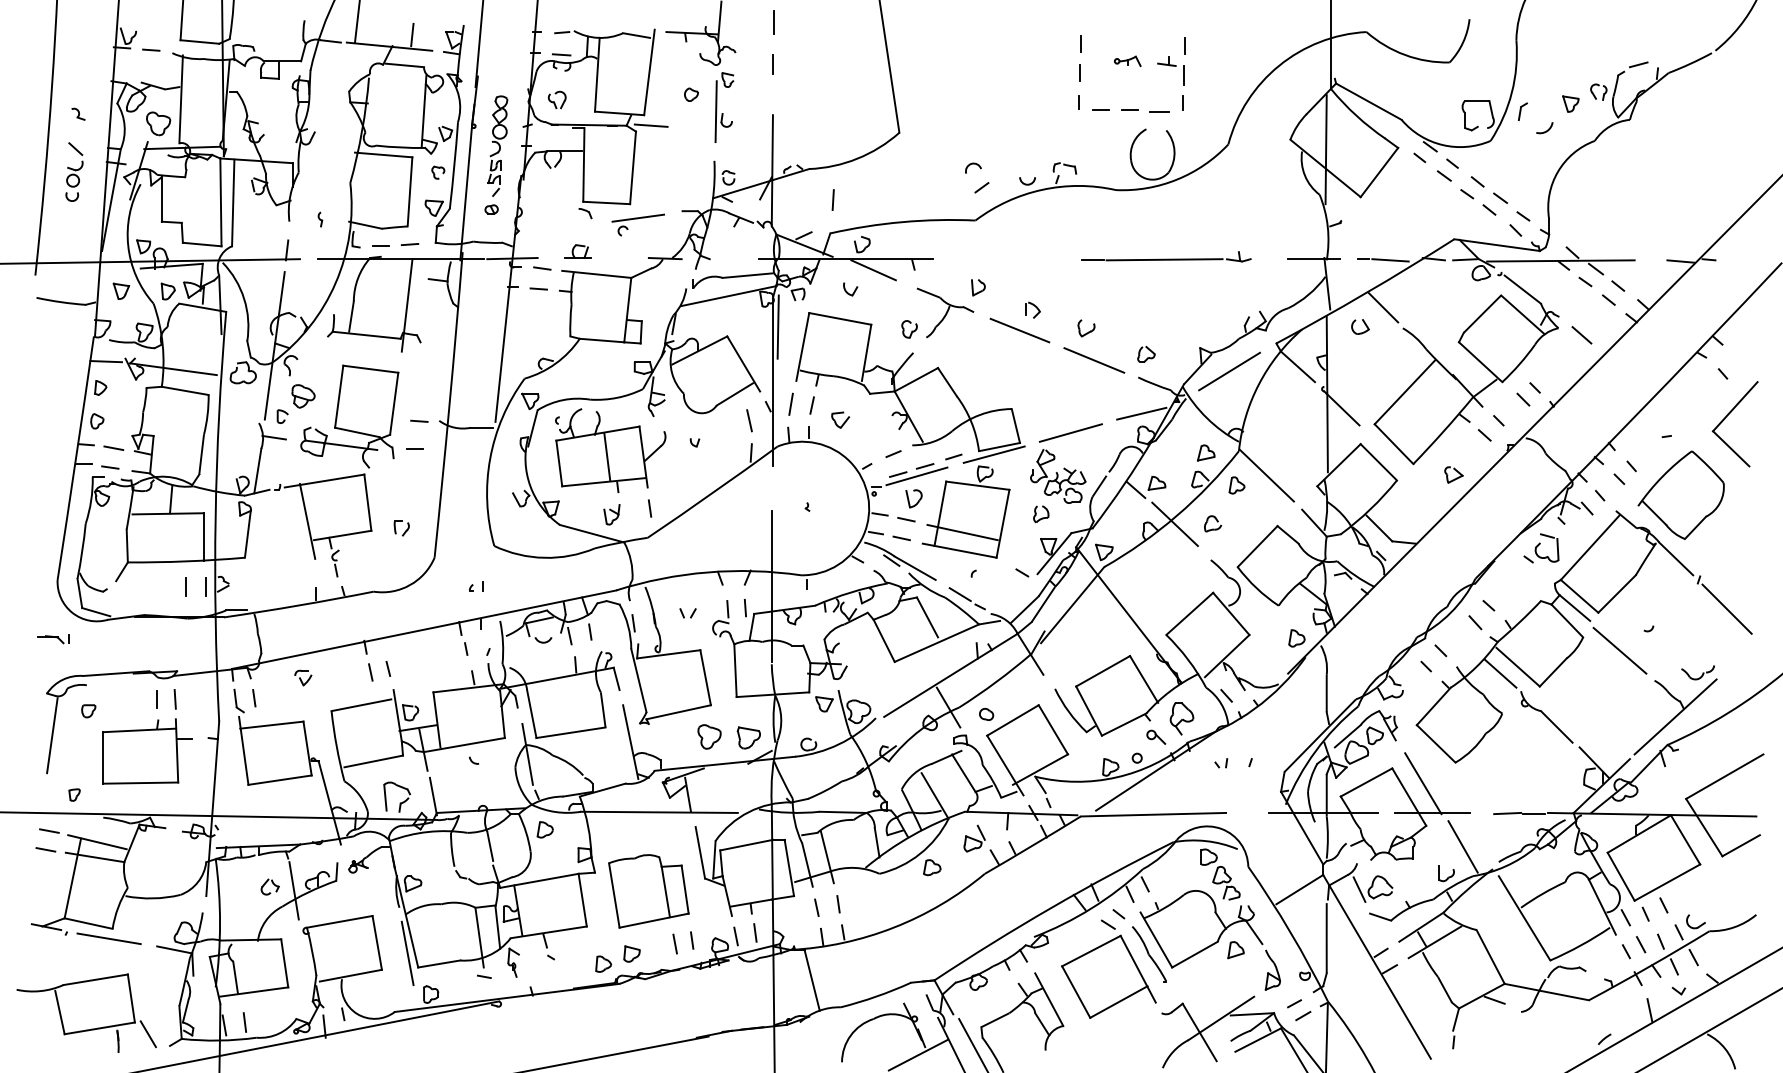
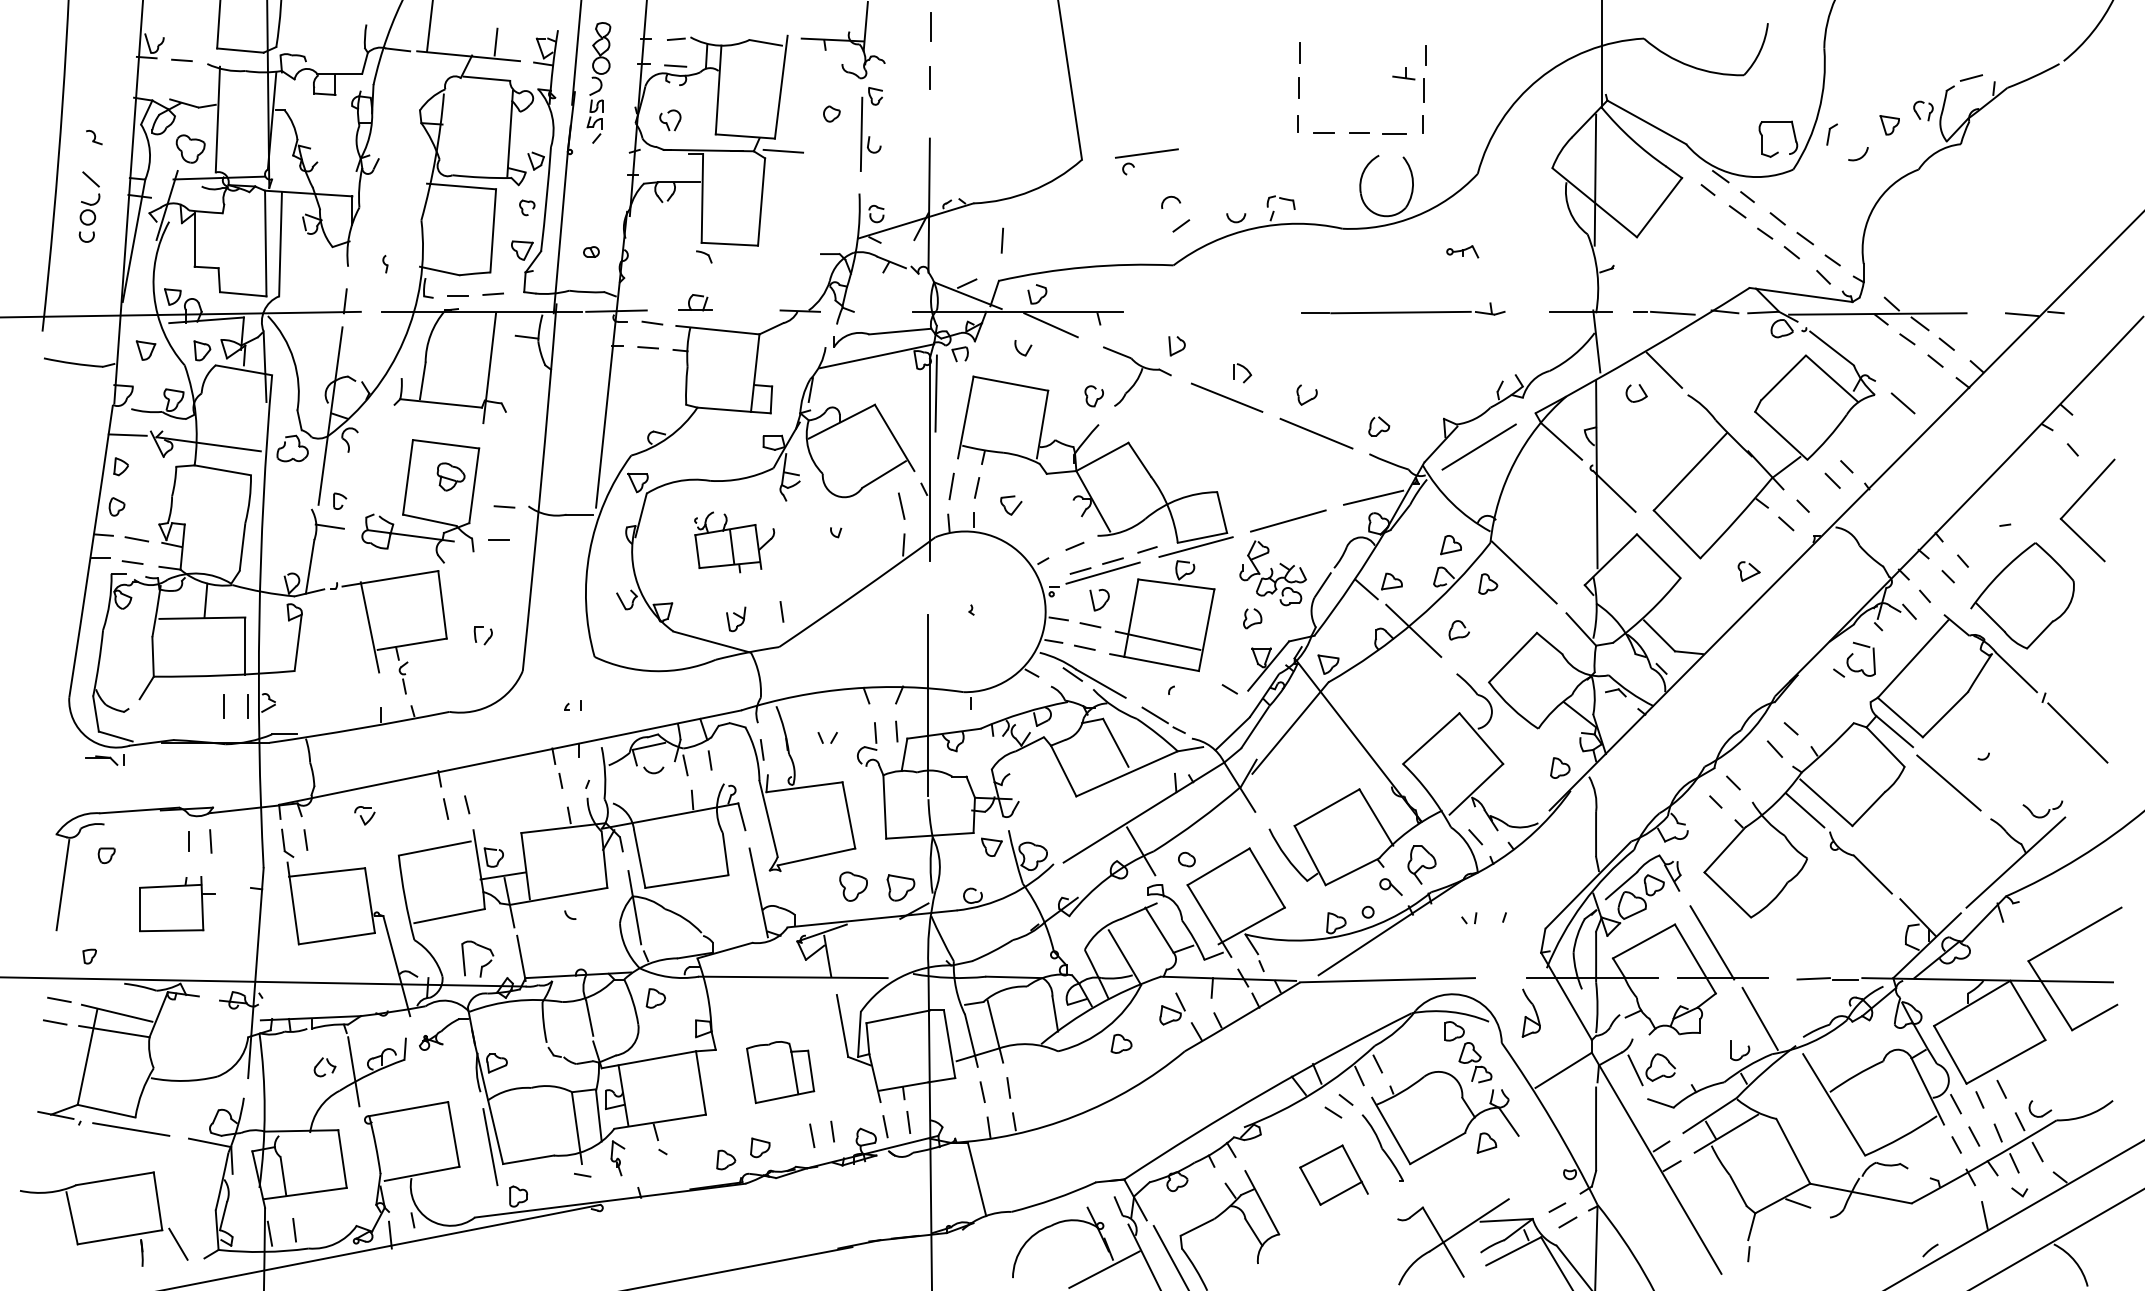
part: (1127, 61) -> (1462, 251), moved
part: (497, 145) -> (598, 82), moved
part: (637, 218) -> (1146, 154), moved
part: (303, 396) -> (450, 476), moved
part: (610, 450) -> (734, 542), size x0.6
part: (52, 638) -> (104, 759), moved
part: (147, 750) -> (177, 903), size x0.7
part: (648, 891) -> (780, 1072), size x0.7
part: (1272, 969) -> (1530, 1012), moved
part: (1108, 976) -> (1333, 1174), size x0.6

